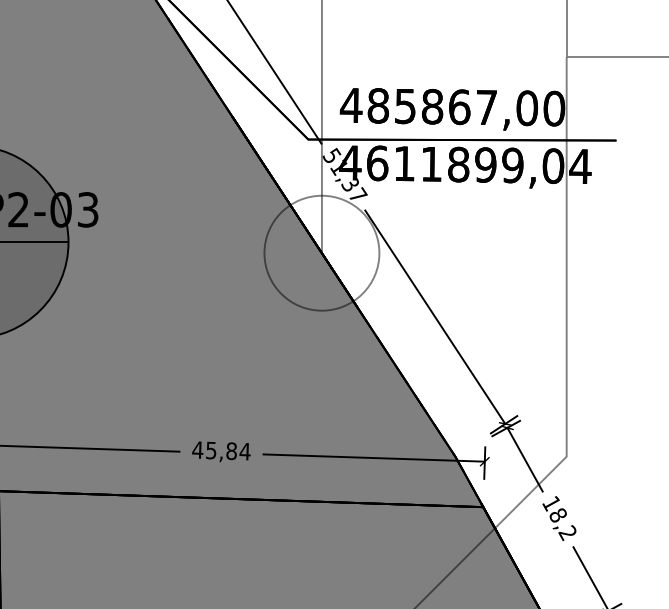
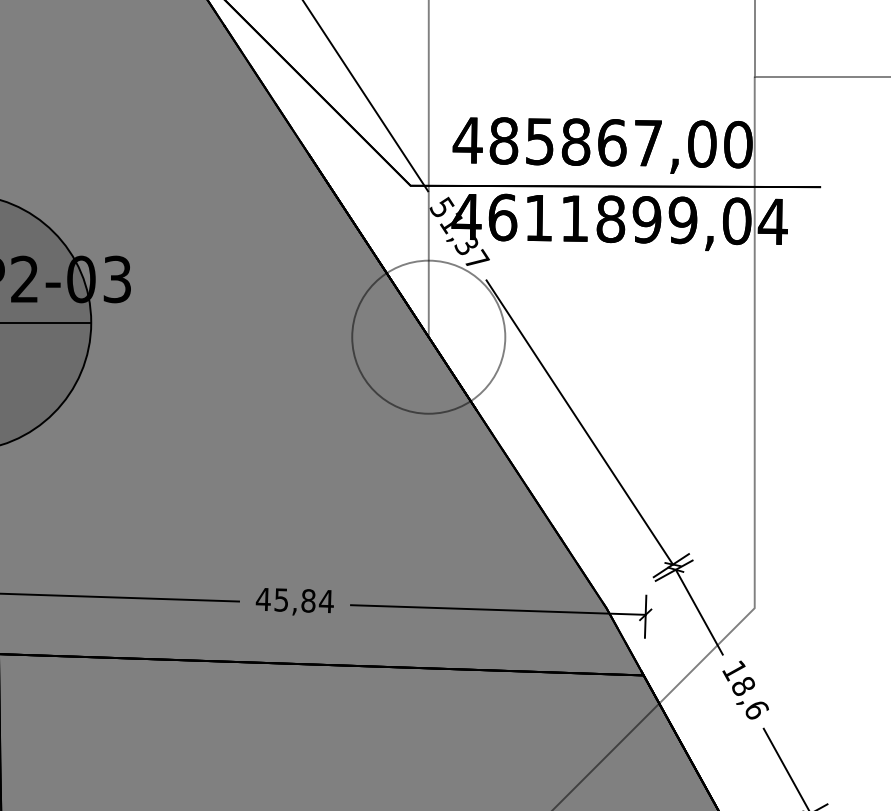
text: (567, 532) -> (755, 709), 18,2 -> 18,6

